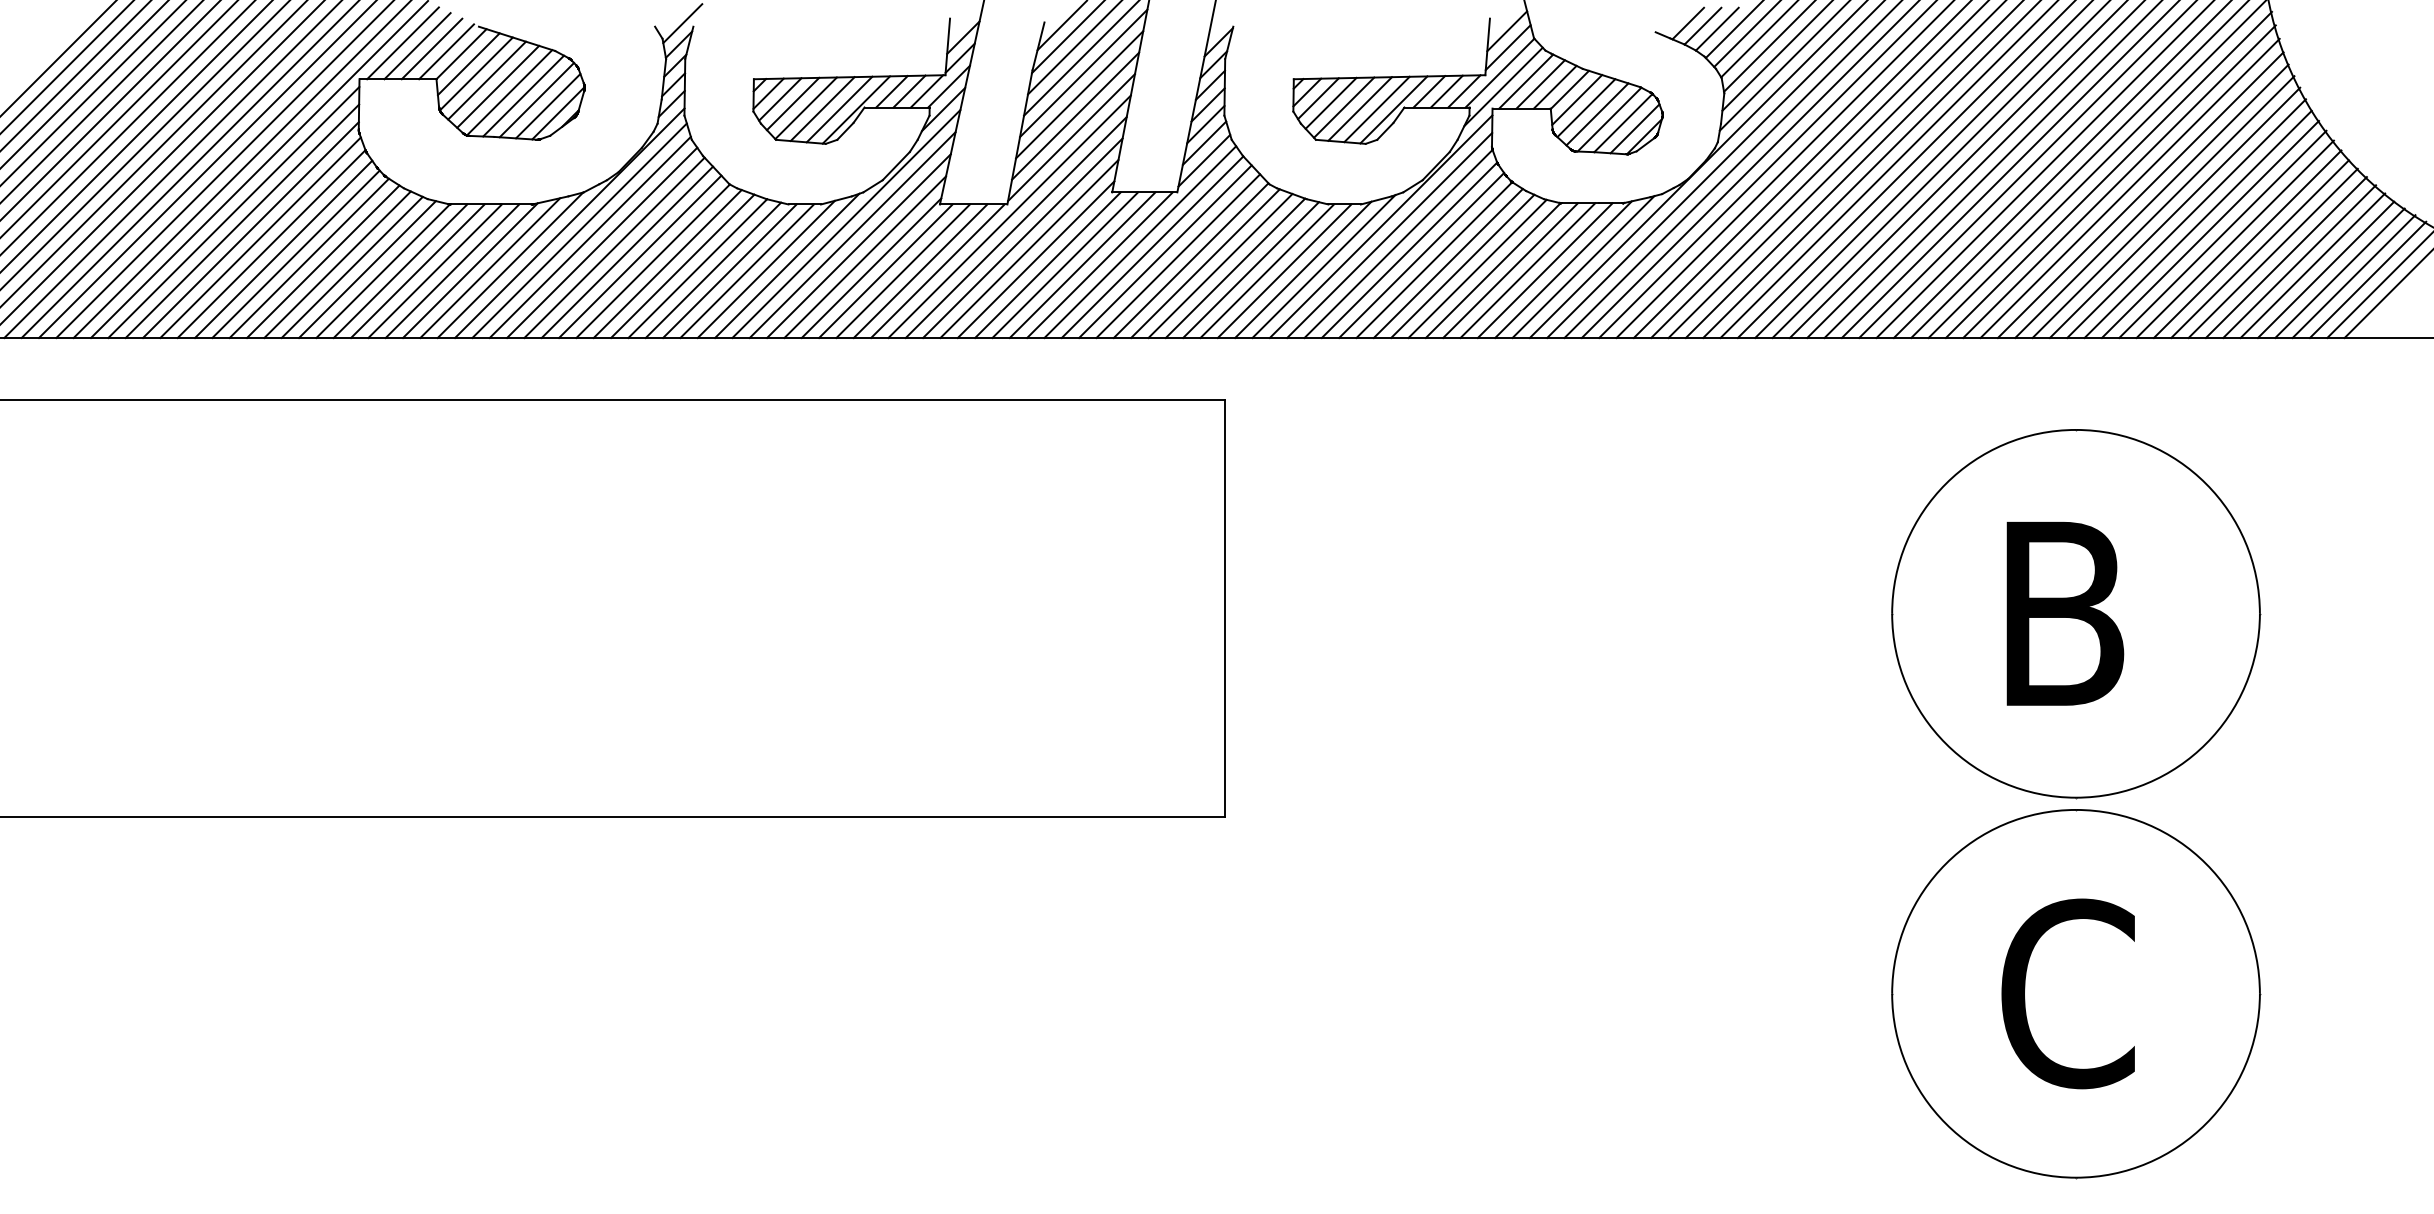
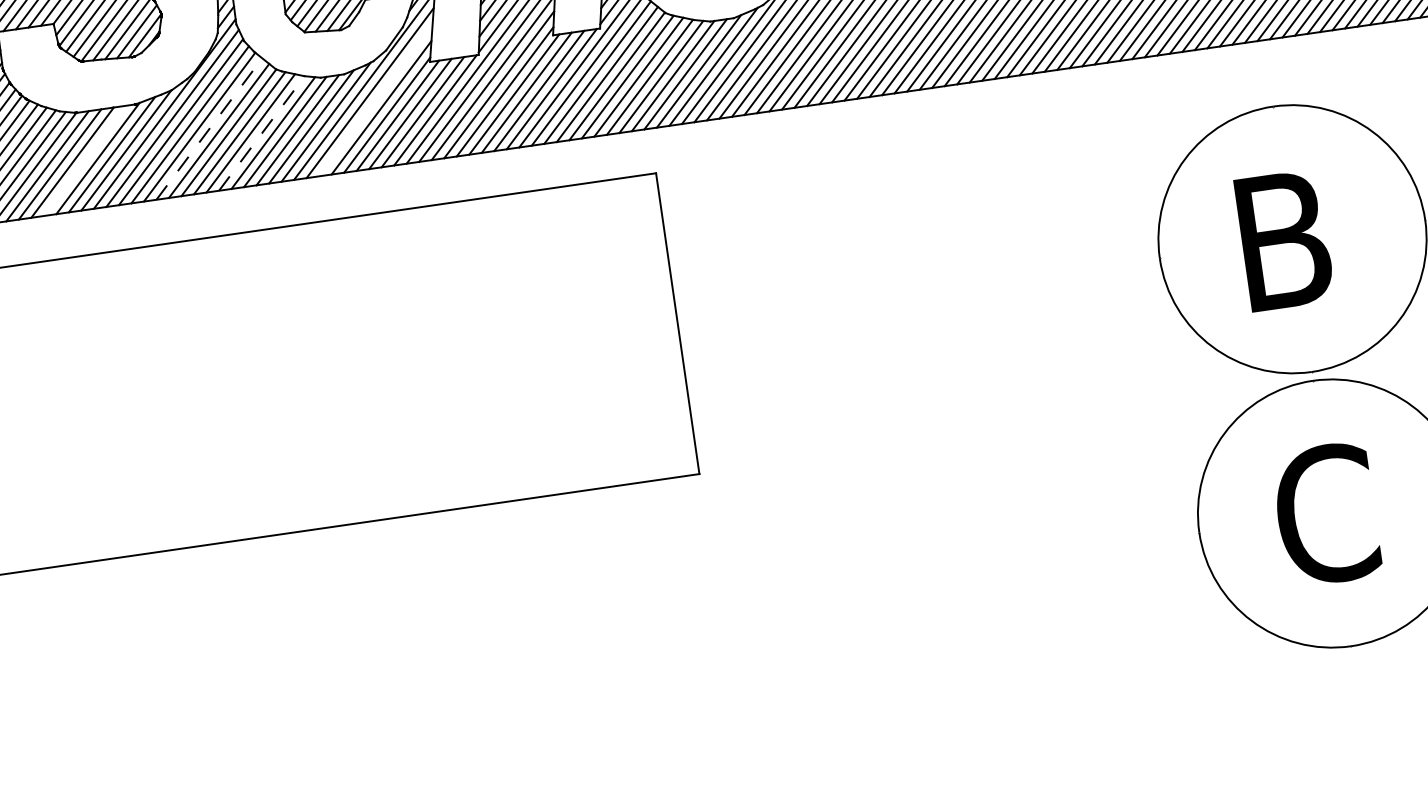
line: (858, 246) -> (375, 100), removed
line: (627, 252) -> (209, 129), solid -> dashed
line: (698, 268) -> (262, 133), solid -> dashed
line: (452, 271) -> (85, 161), removed

